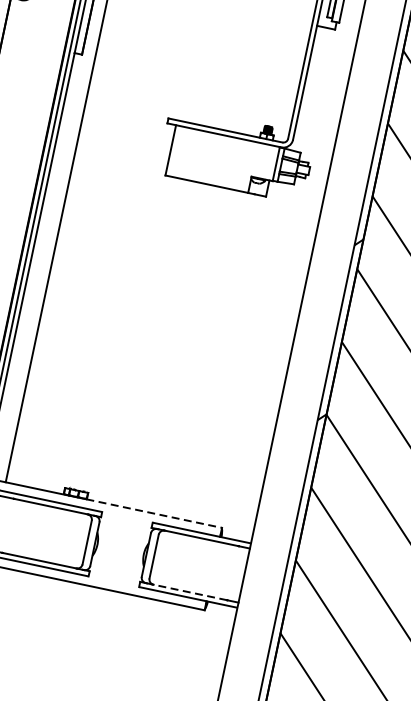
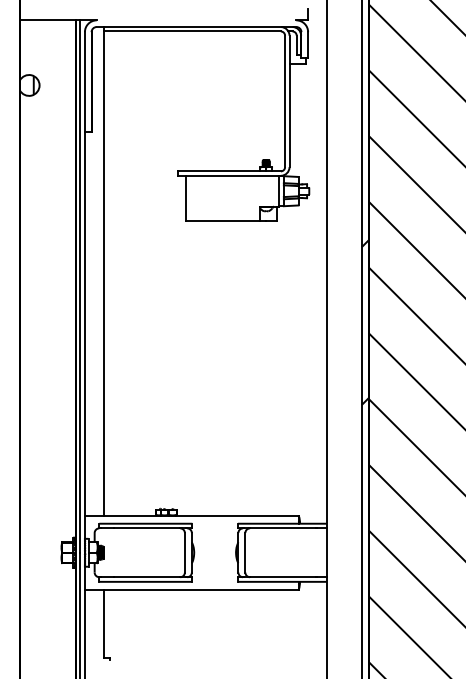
line: (155, 513) -> (238, 515), dashed -> solid
line: (189, 592) -> (282, 577), dashed -> solid

